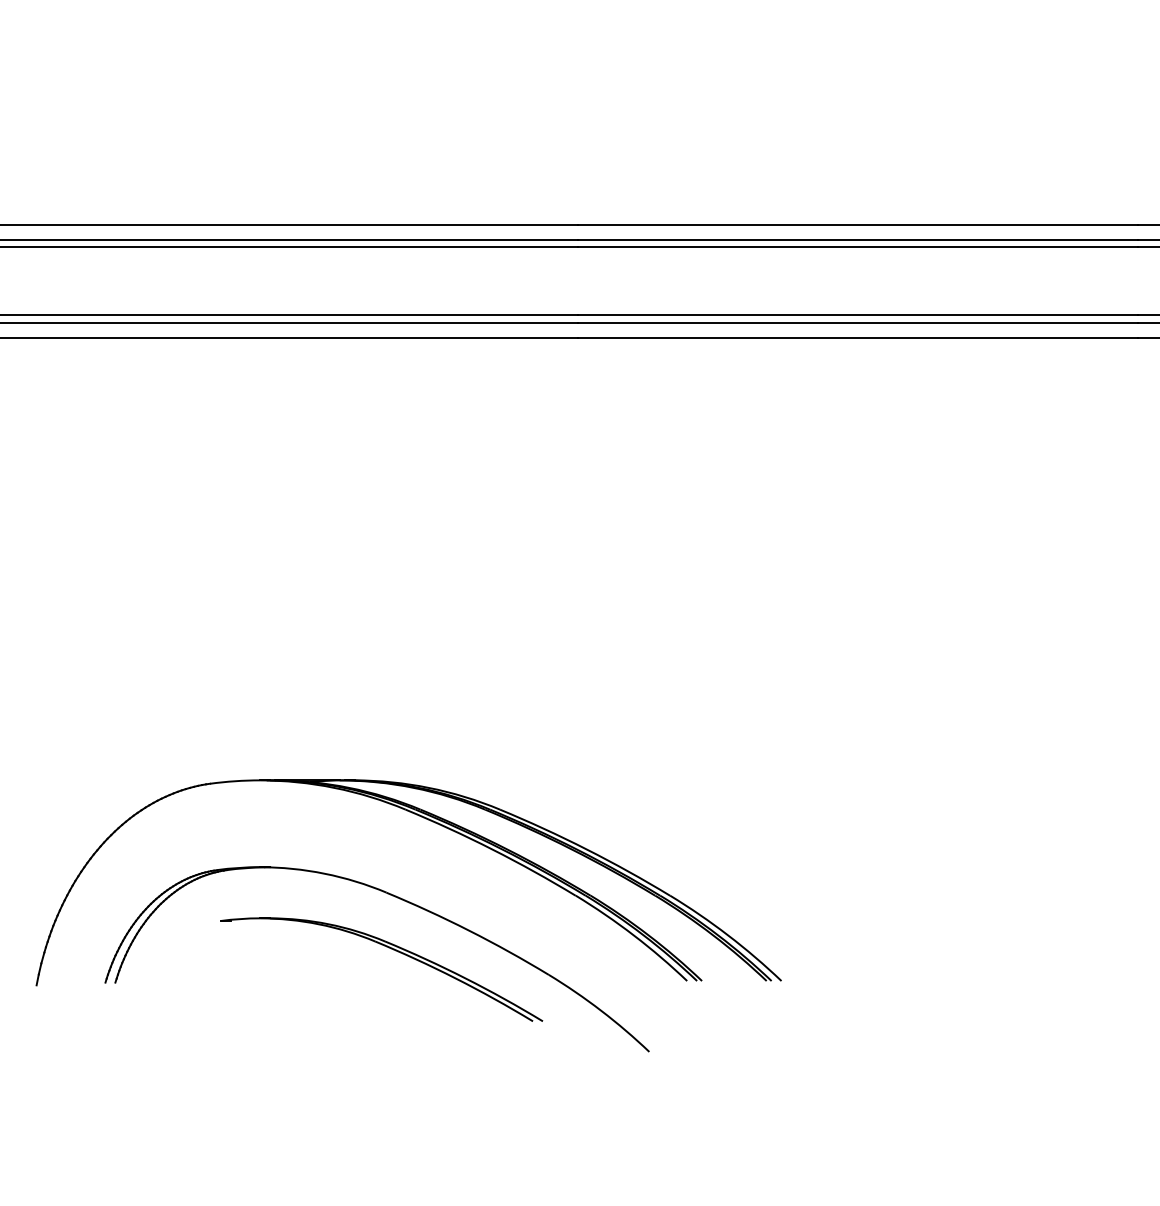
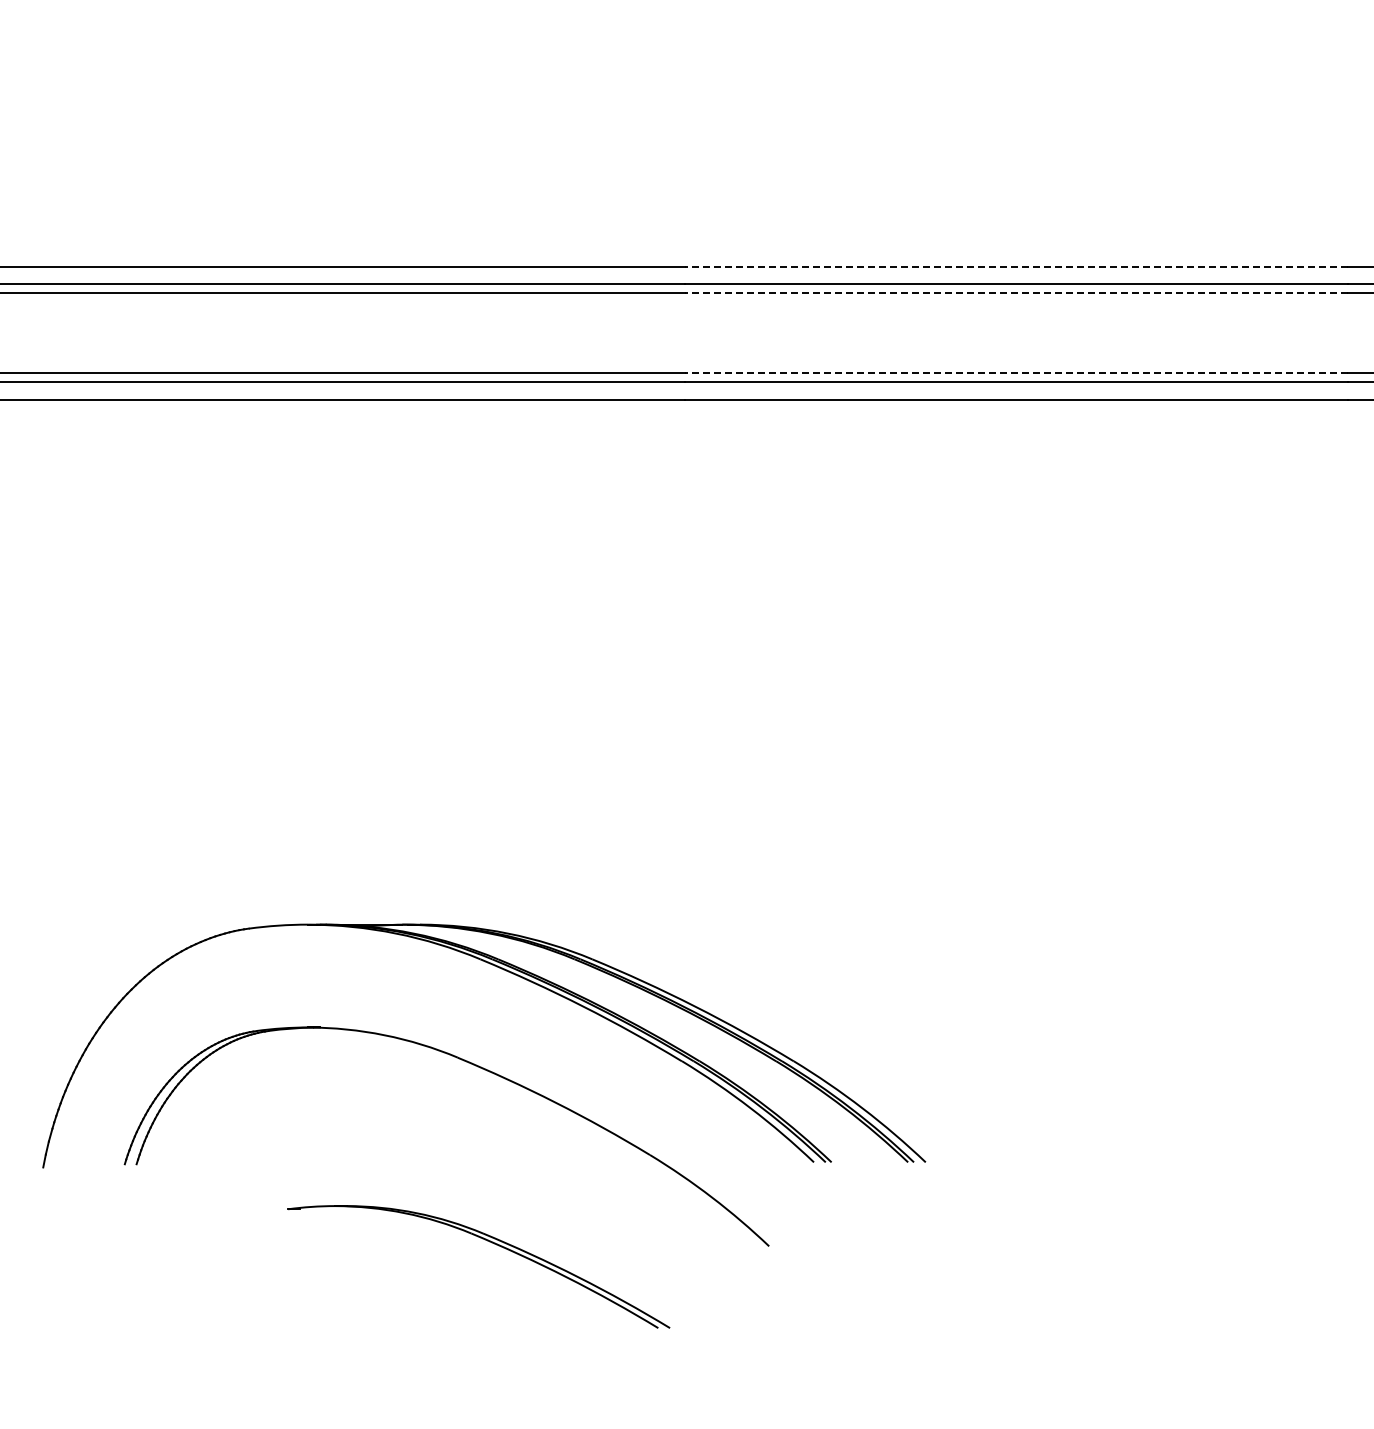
line: (858, 224) -> (1016, 266), solid -> dashed
line: (858, 247) -> (1016, 293), solid -> dashed
line: (858, 315) -> (1016, 373), solid -> dashed
part: (390, 949) -> (489, 1242), moved

